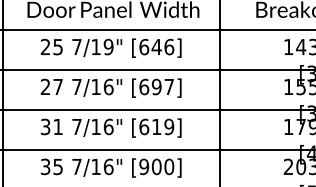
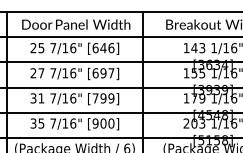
text: (109, 47) -> (73, 48), 7/19" -> 7/16"
text: (150, 127) -> (99, 98), [619] -> [799]

